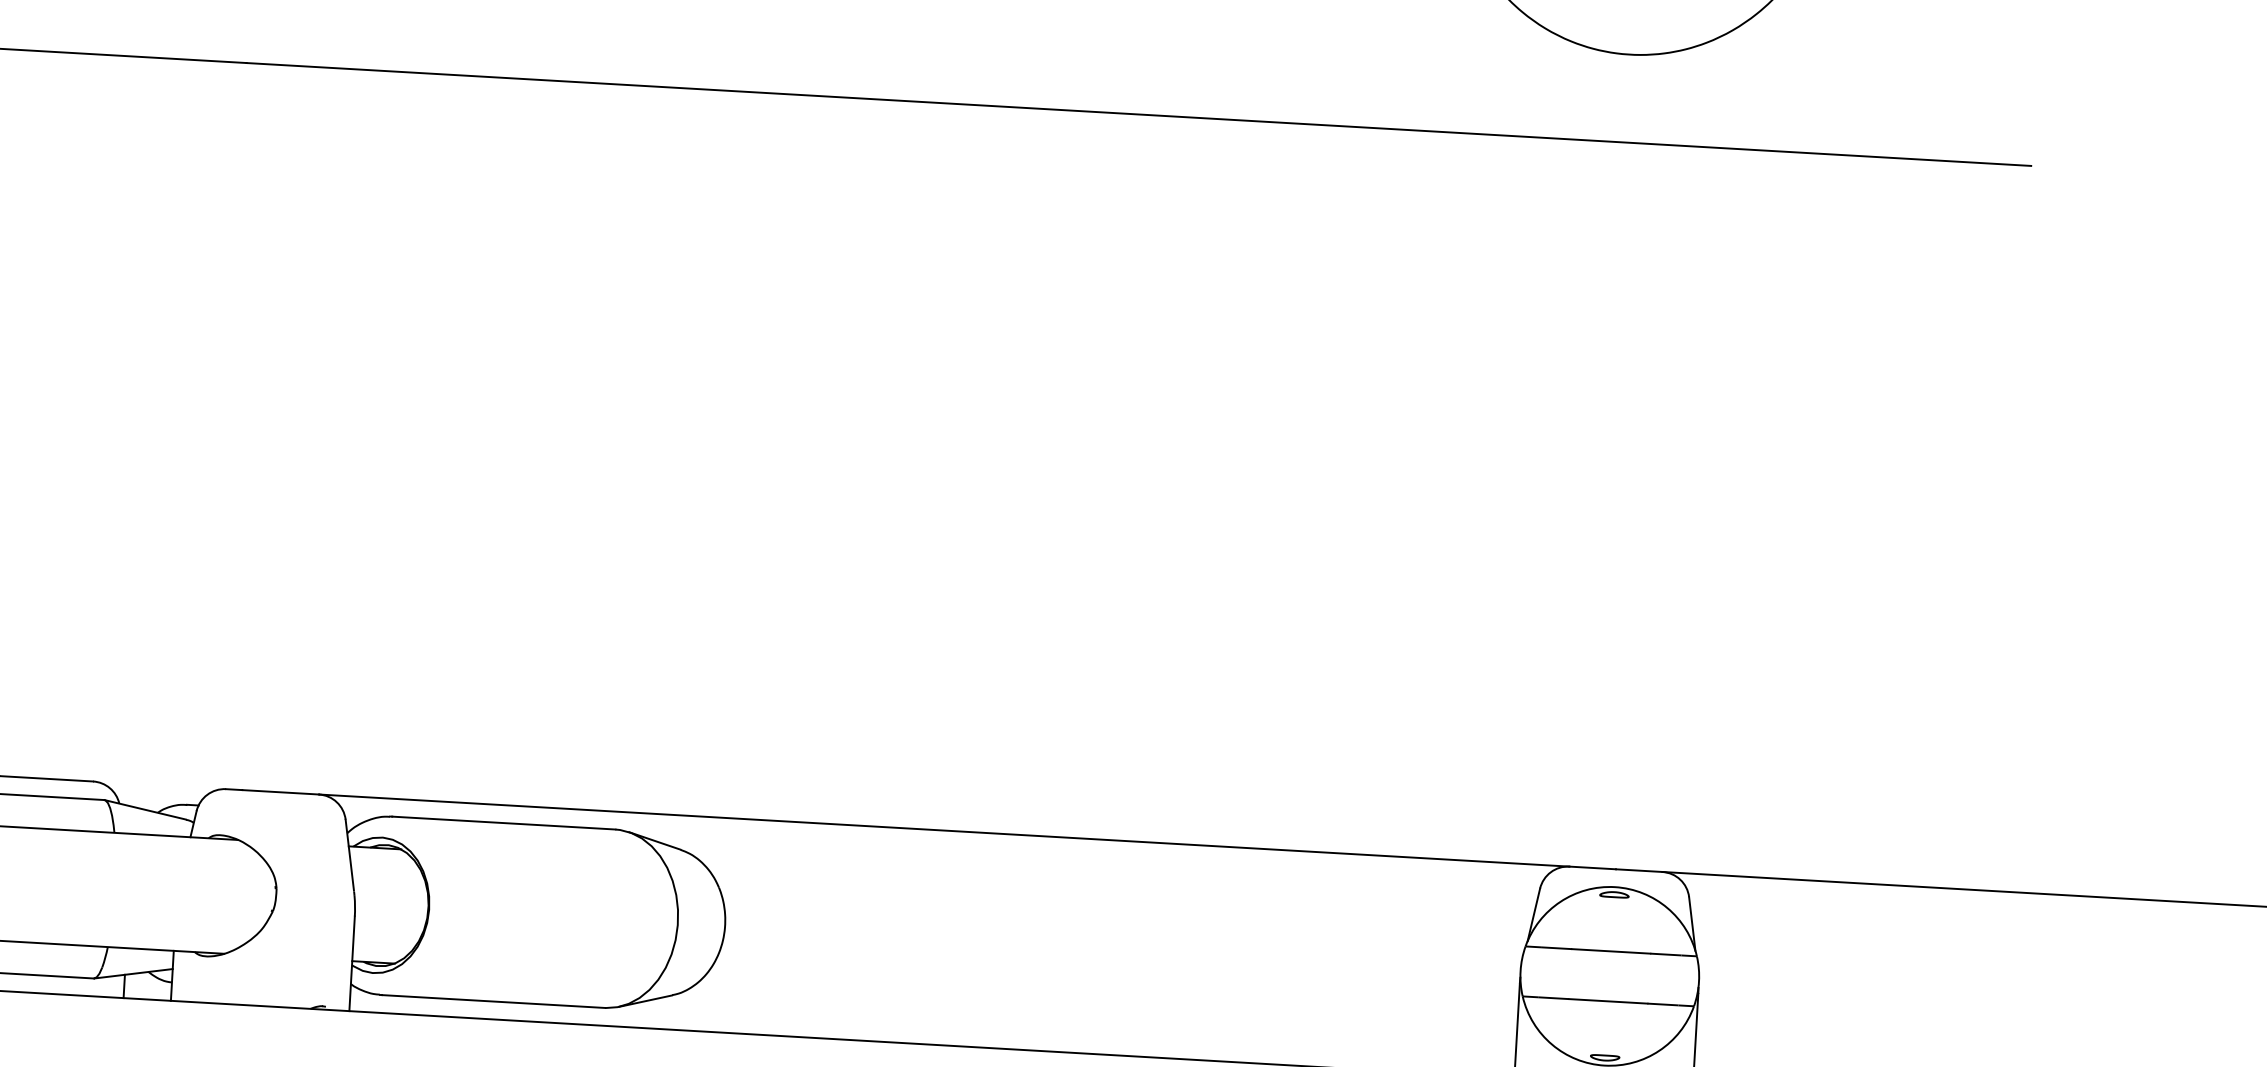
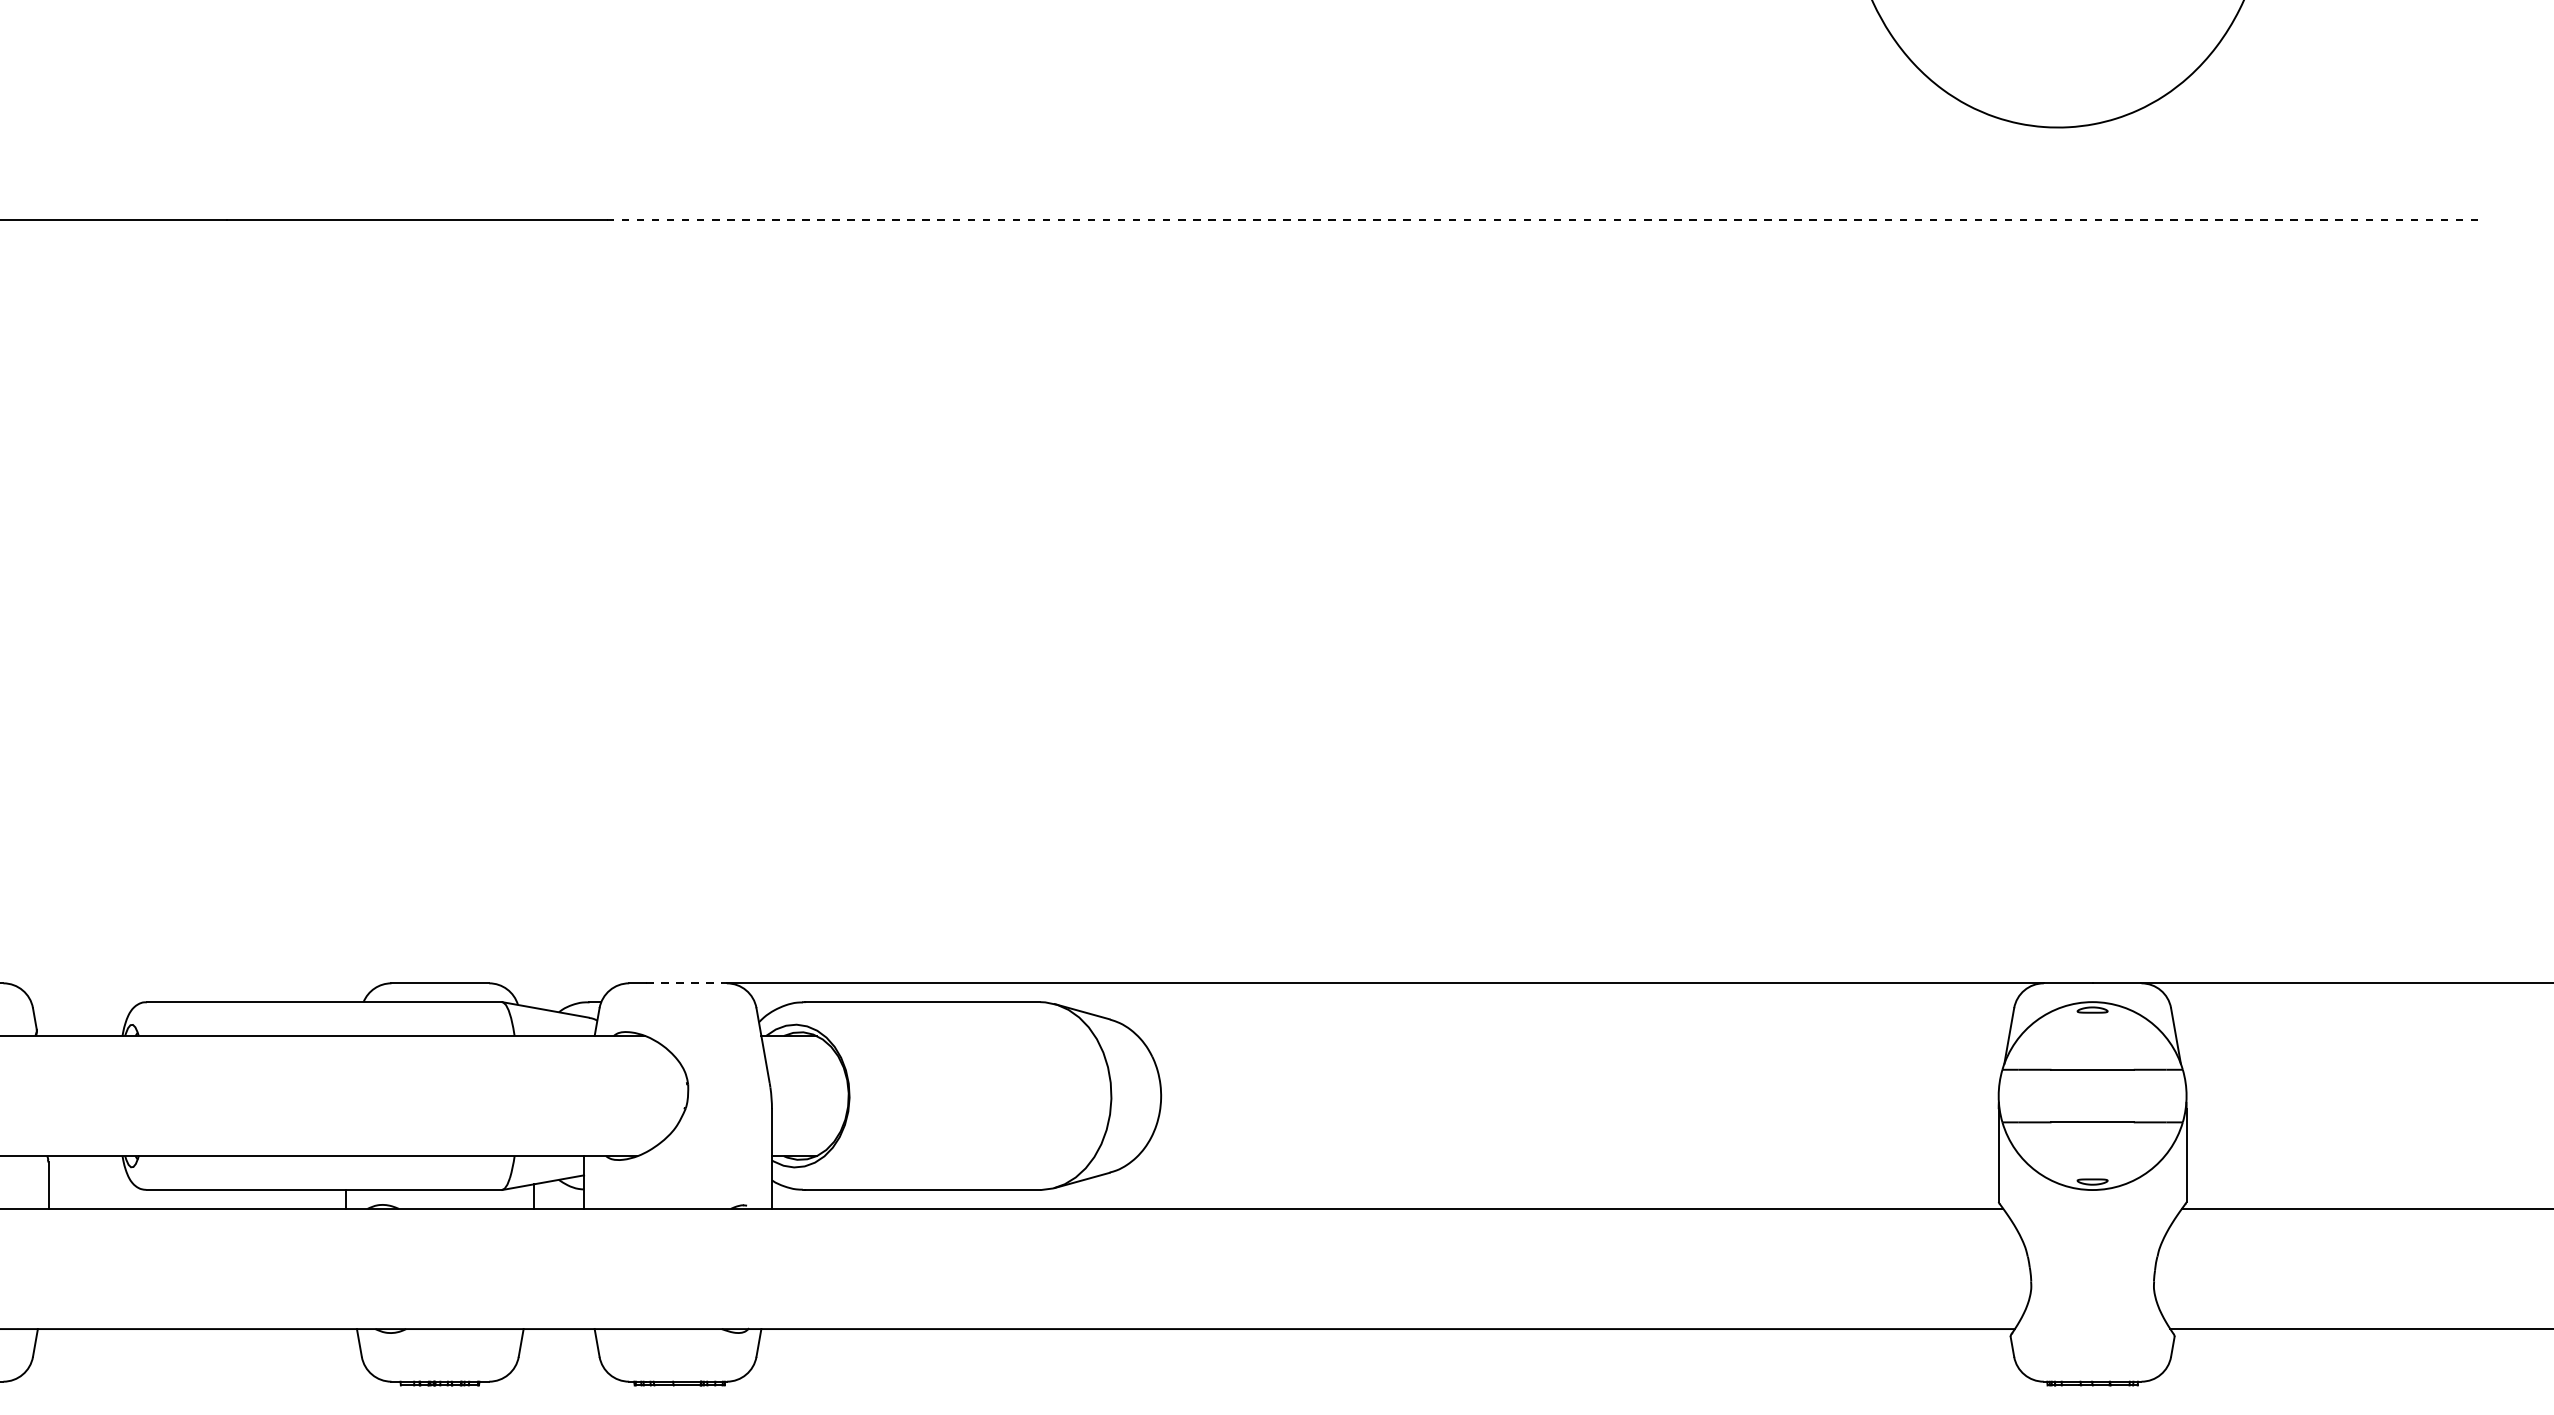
line: (1139, 114) -> (1546, 220), solid -> dashed
line: (281, 792) -> (687, 983), solid -> dashed

